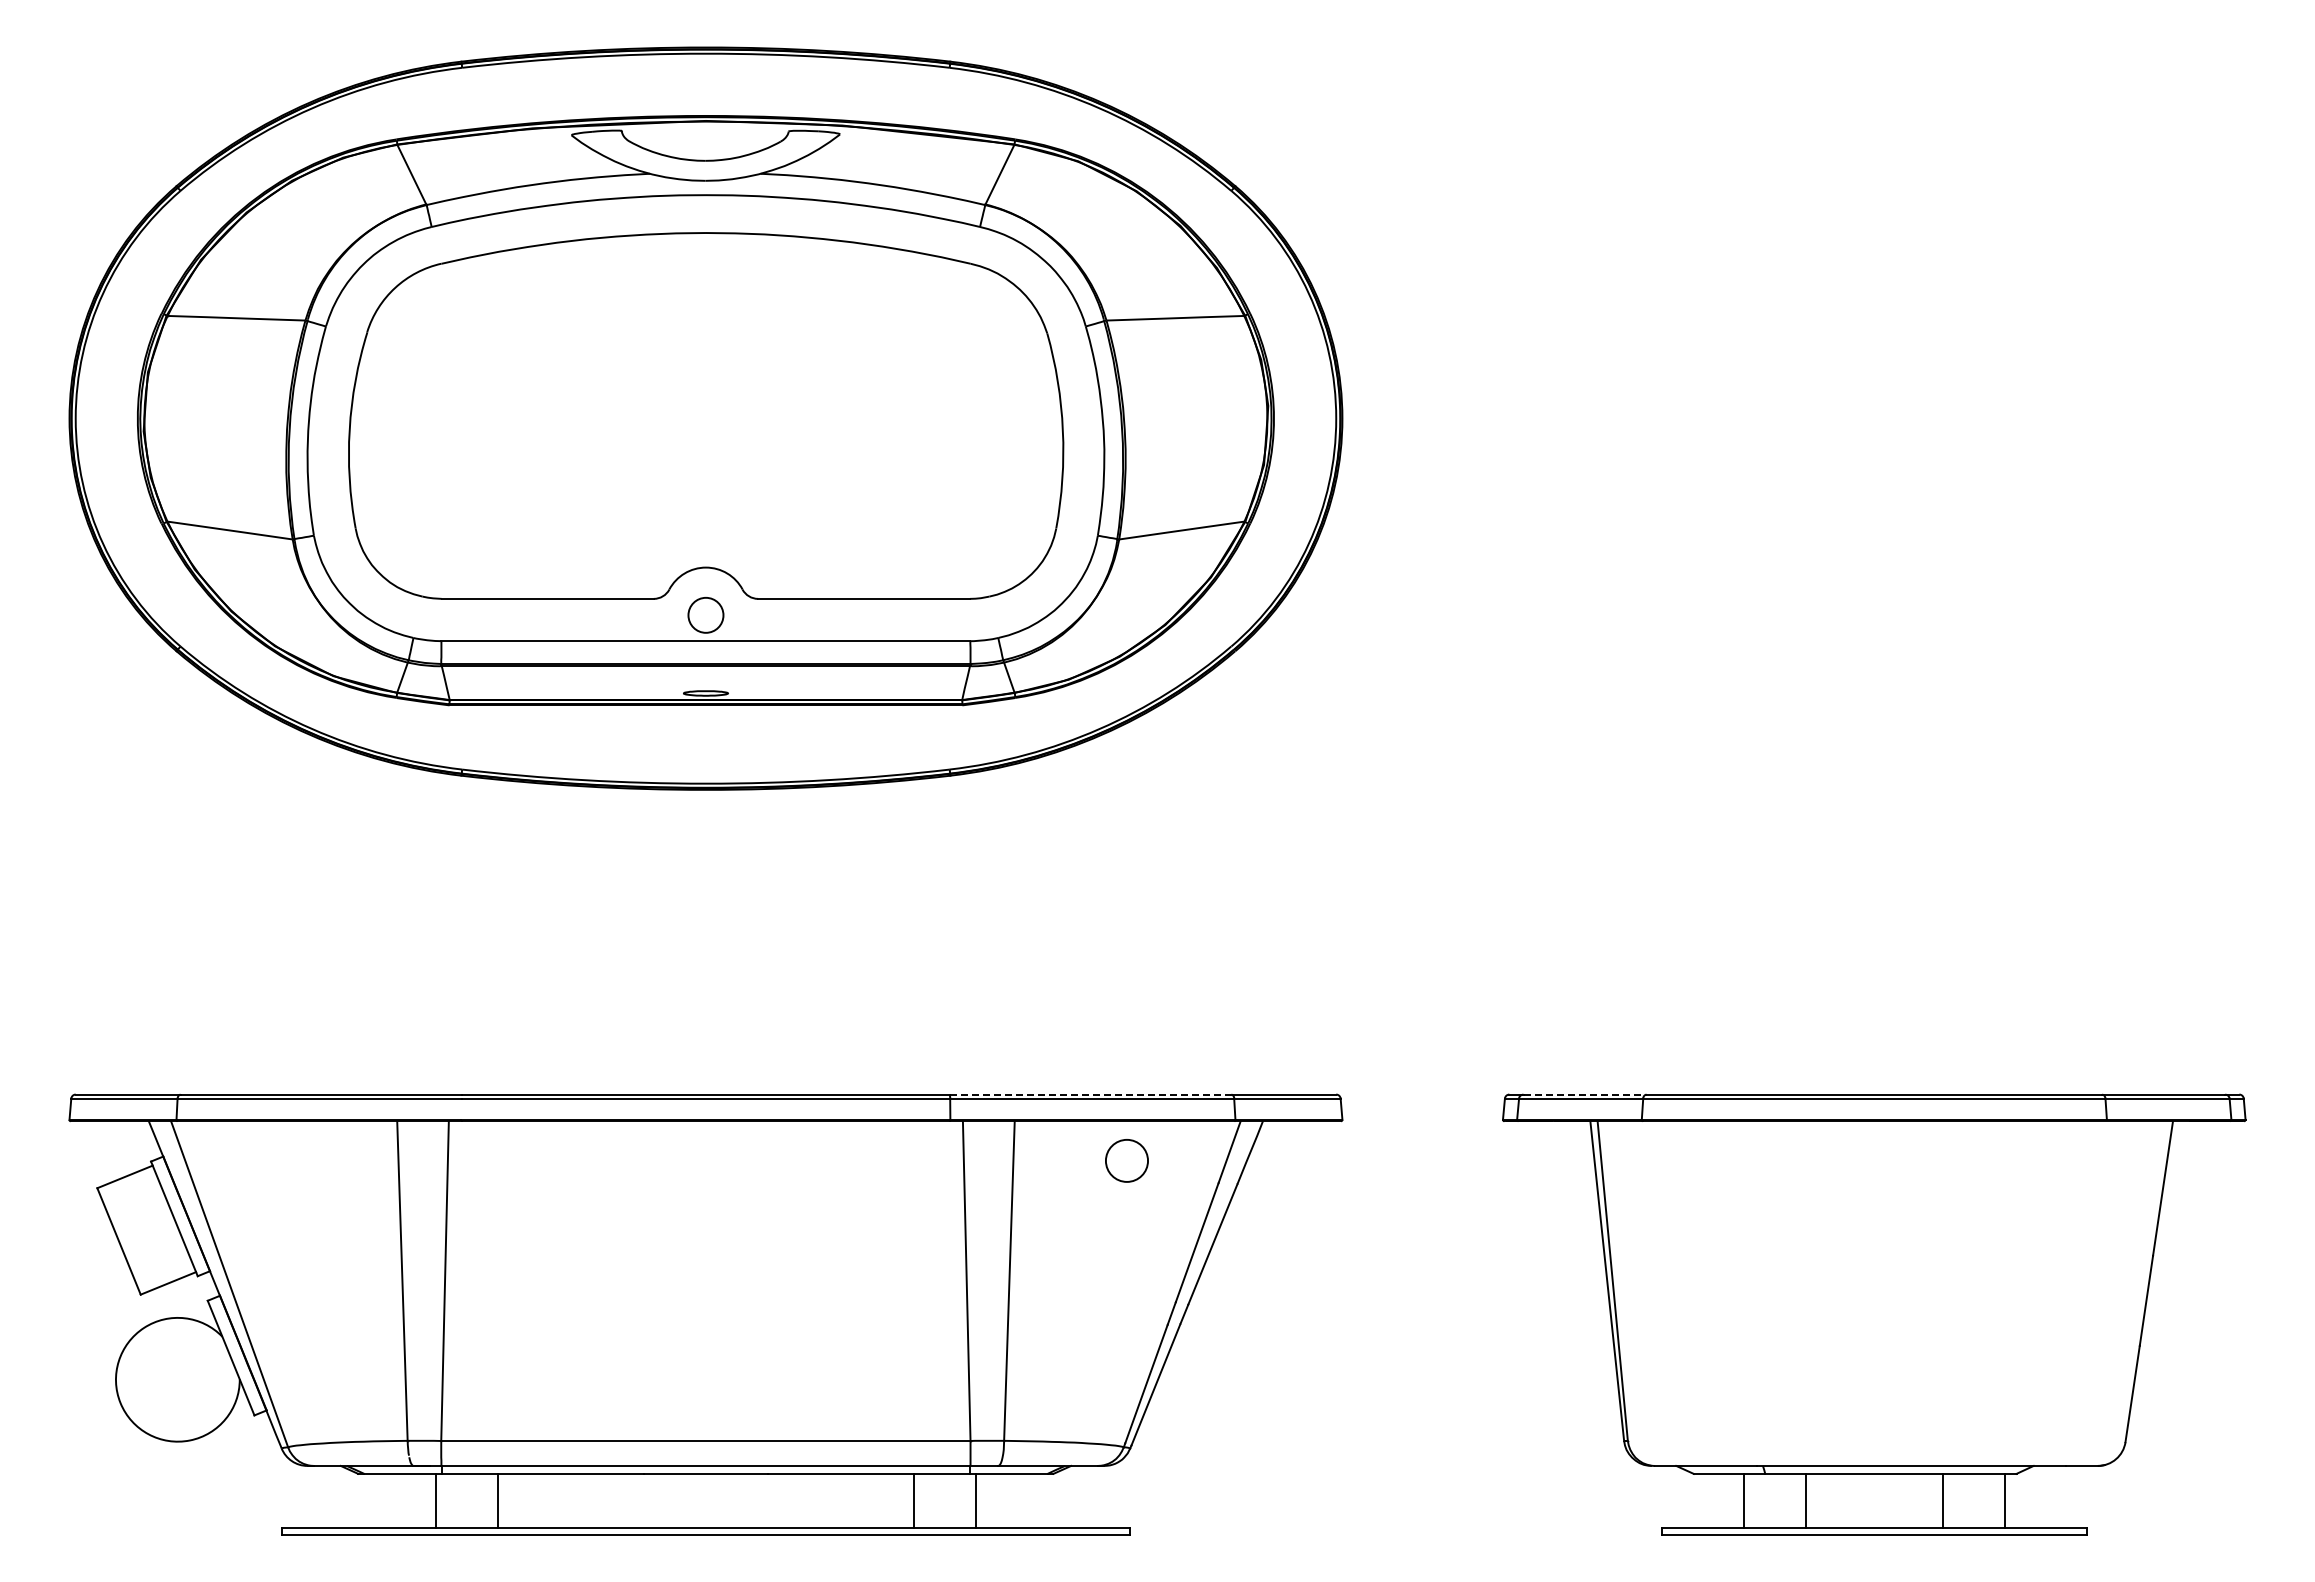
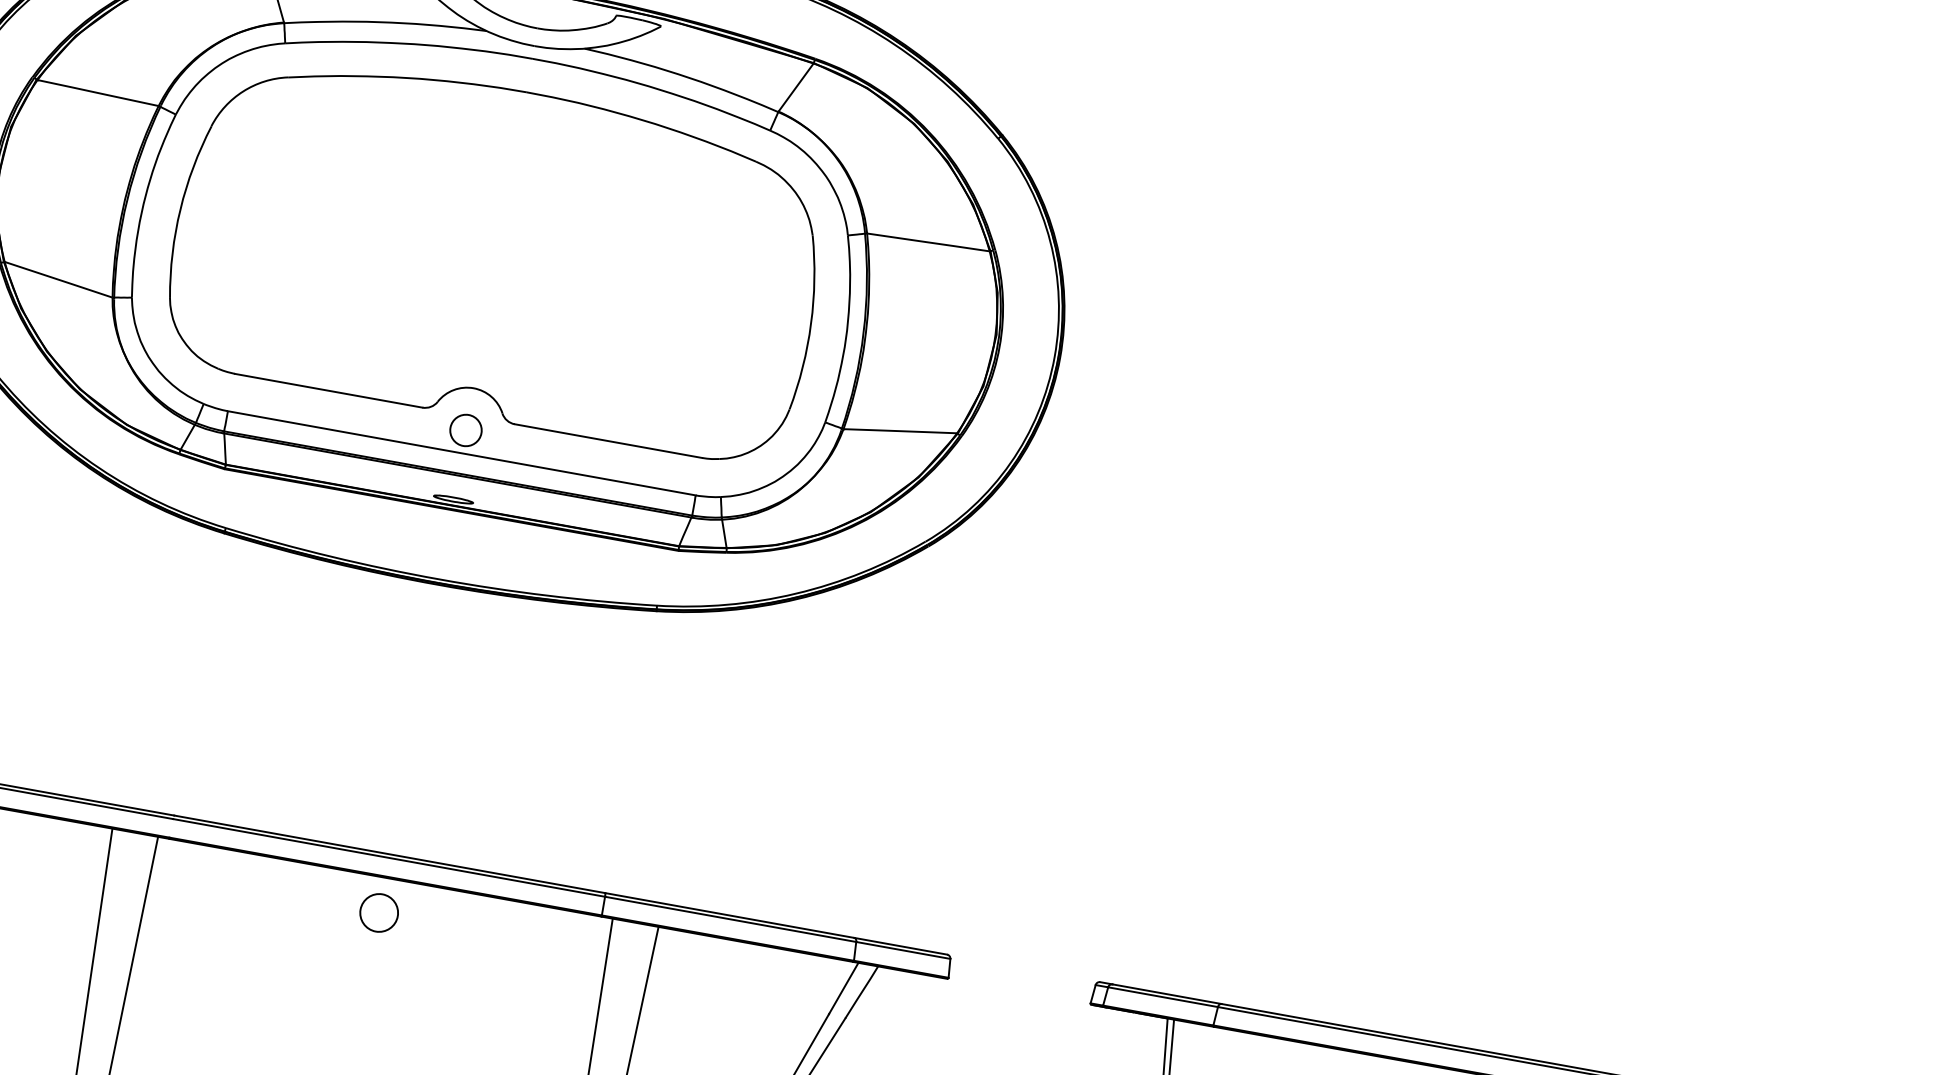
line: (1090, 1094) -> (729, 915), dashed -> solid
line: (1585, 1094) -> (1167, 994), dashed -> solid
circle: (1126, 1160) -> (378, 912), moved

